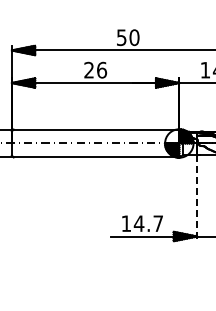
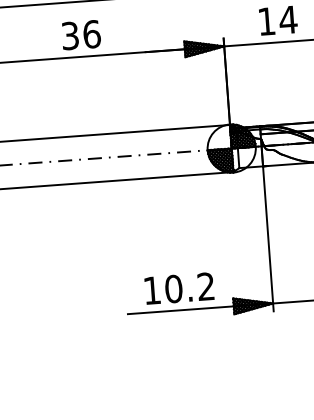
text: (88, 70) -> (69, 36), 26 -> 36
line: (197, 198) -> (269, 239), dashed -> solid
text: (147, 223) -> (187, 287), 14.7 -> 10.2

